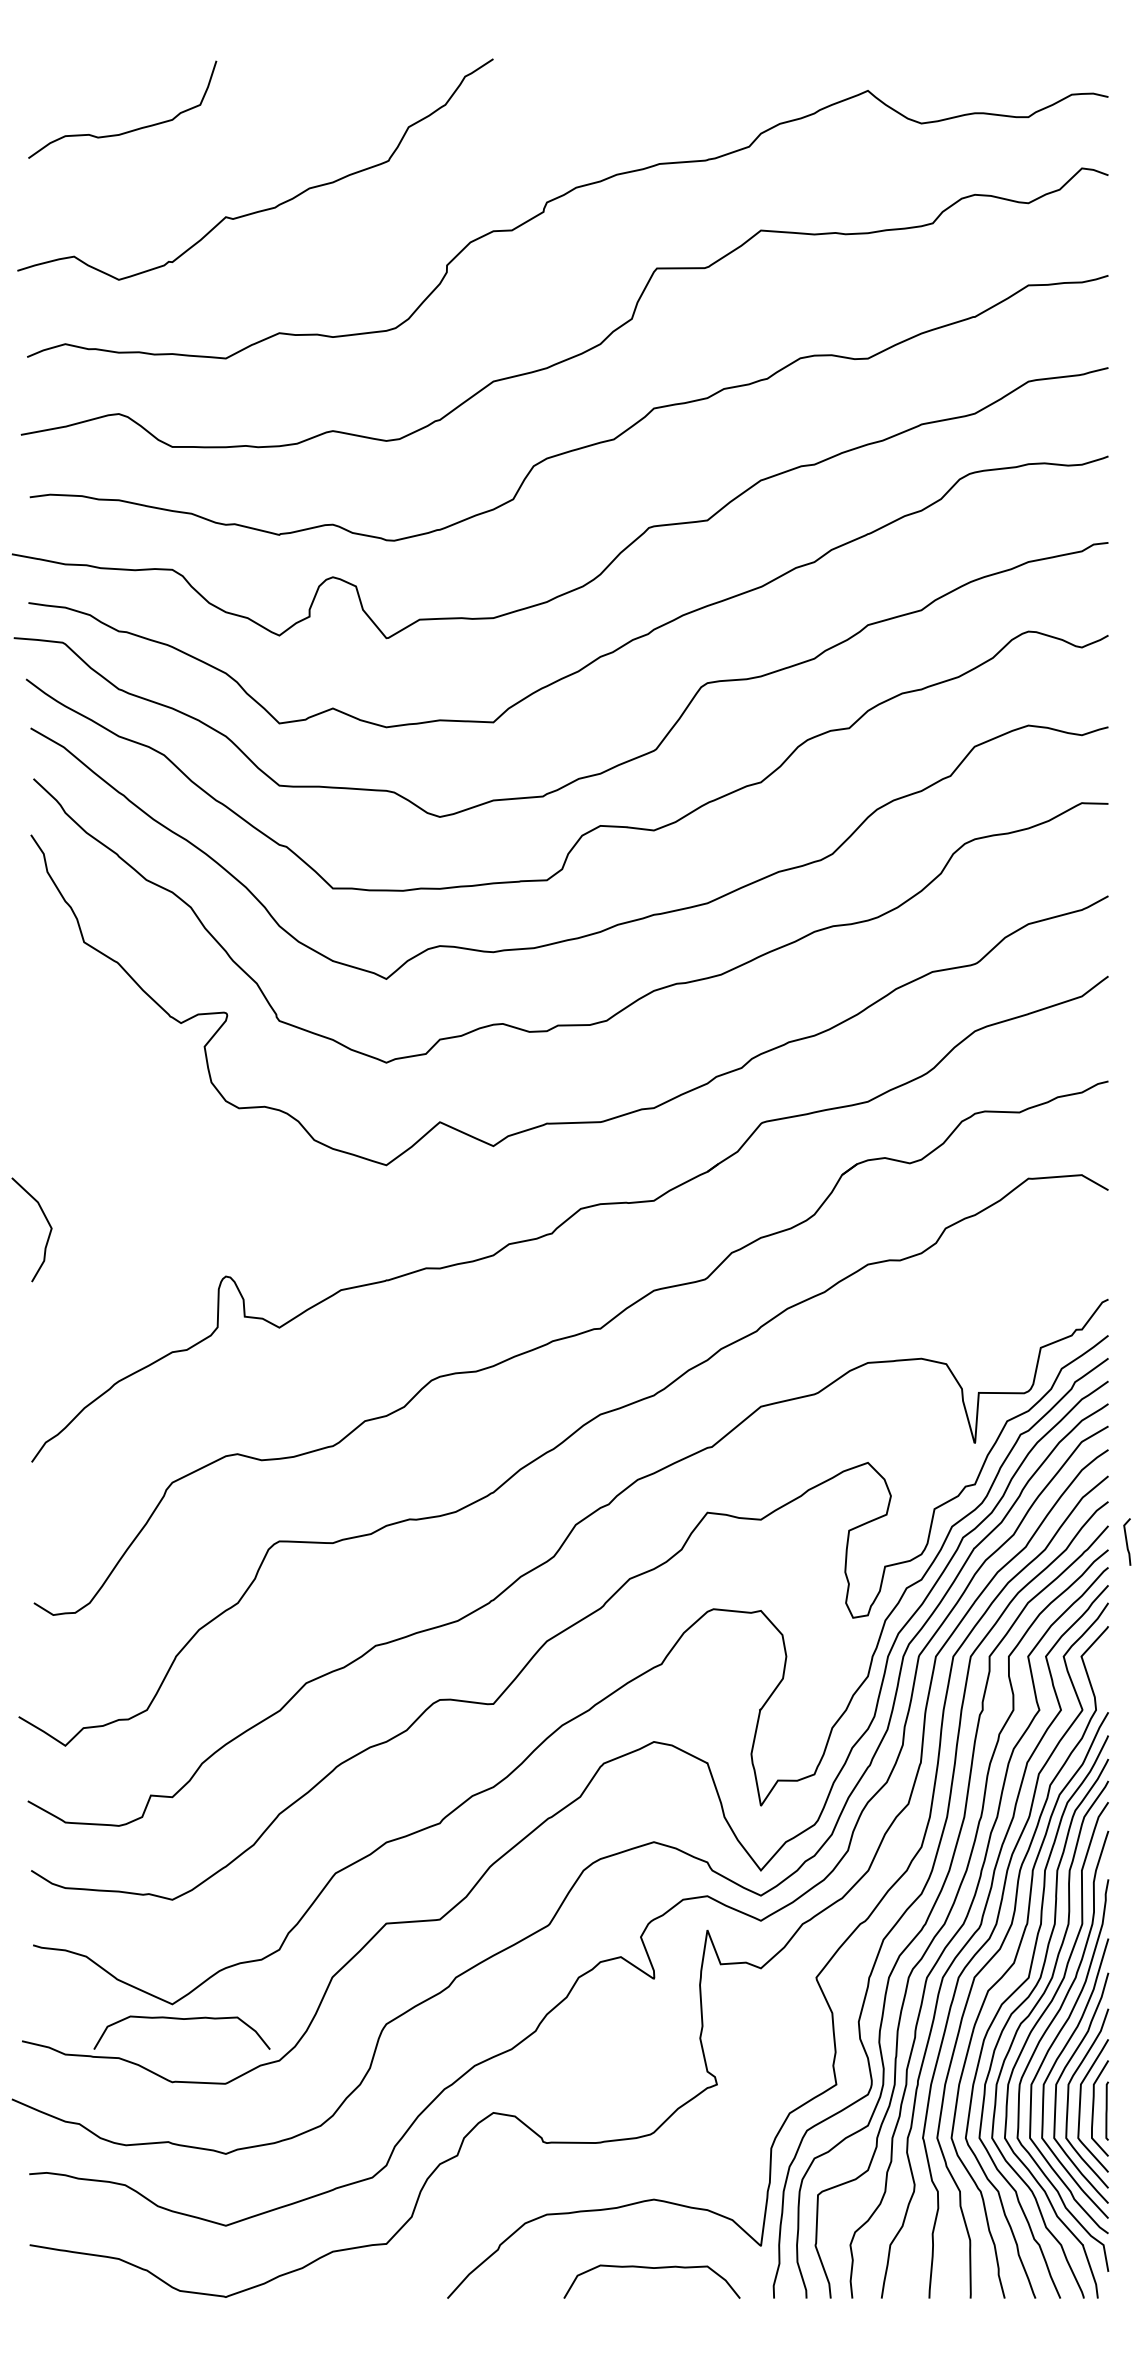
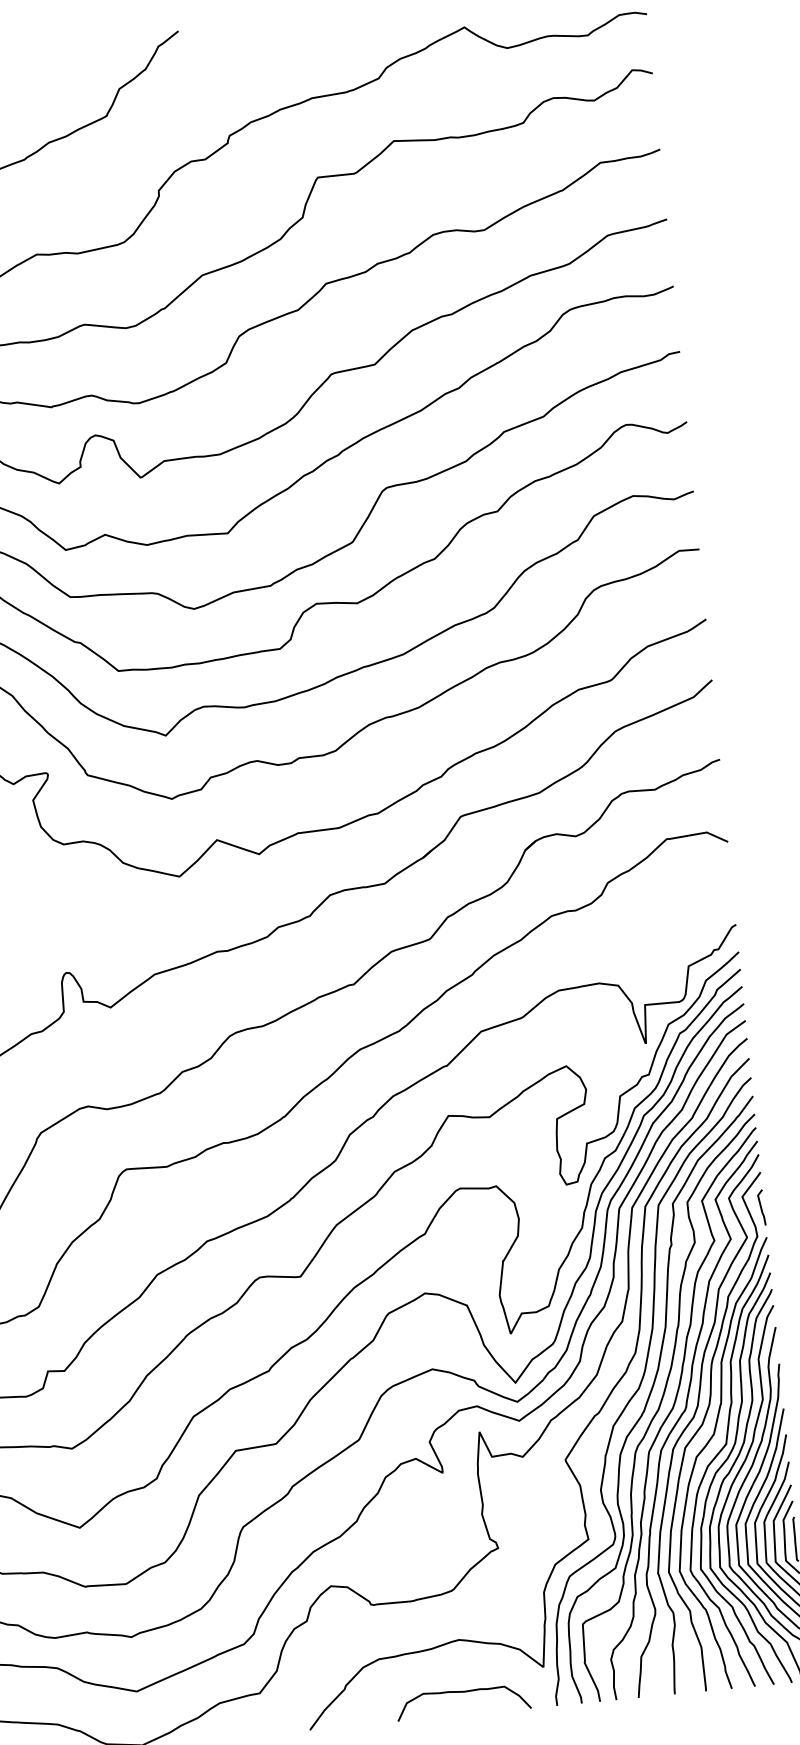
line: (1127, 1541) -> (761, 1207), moved
curve: (181, 2019) -> (87, 1538), removed

